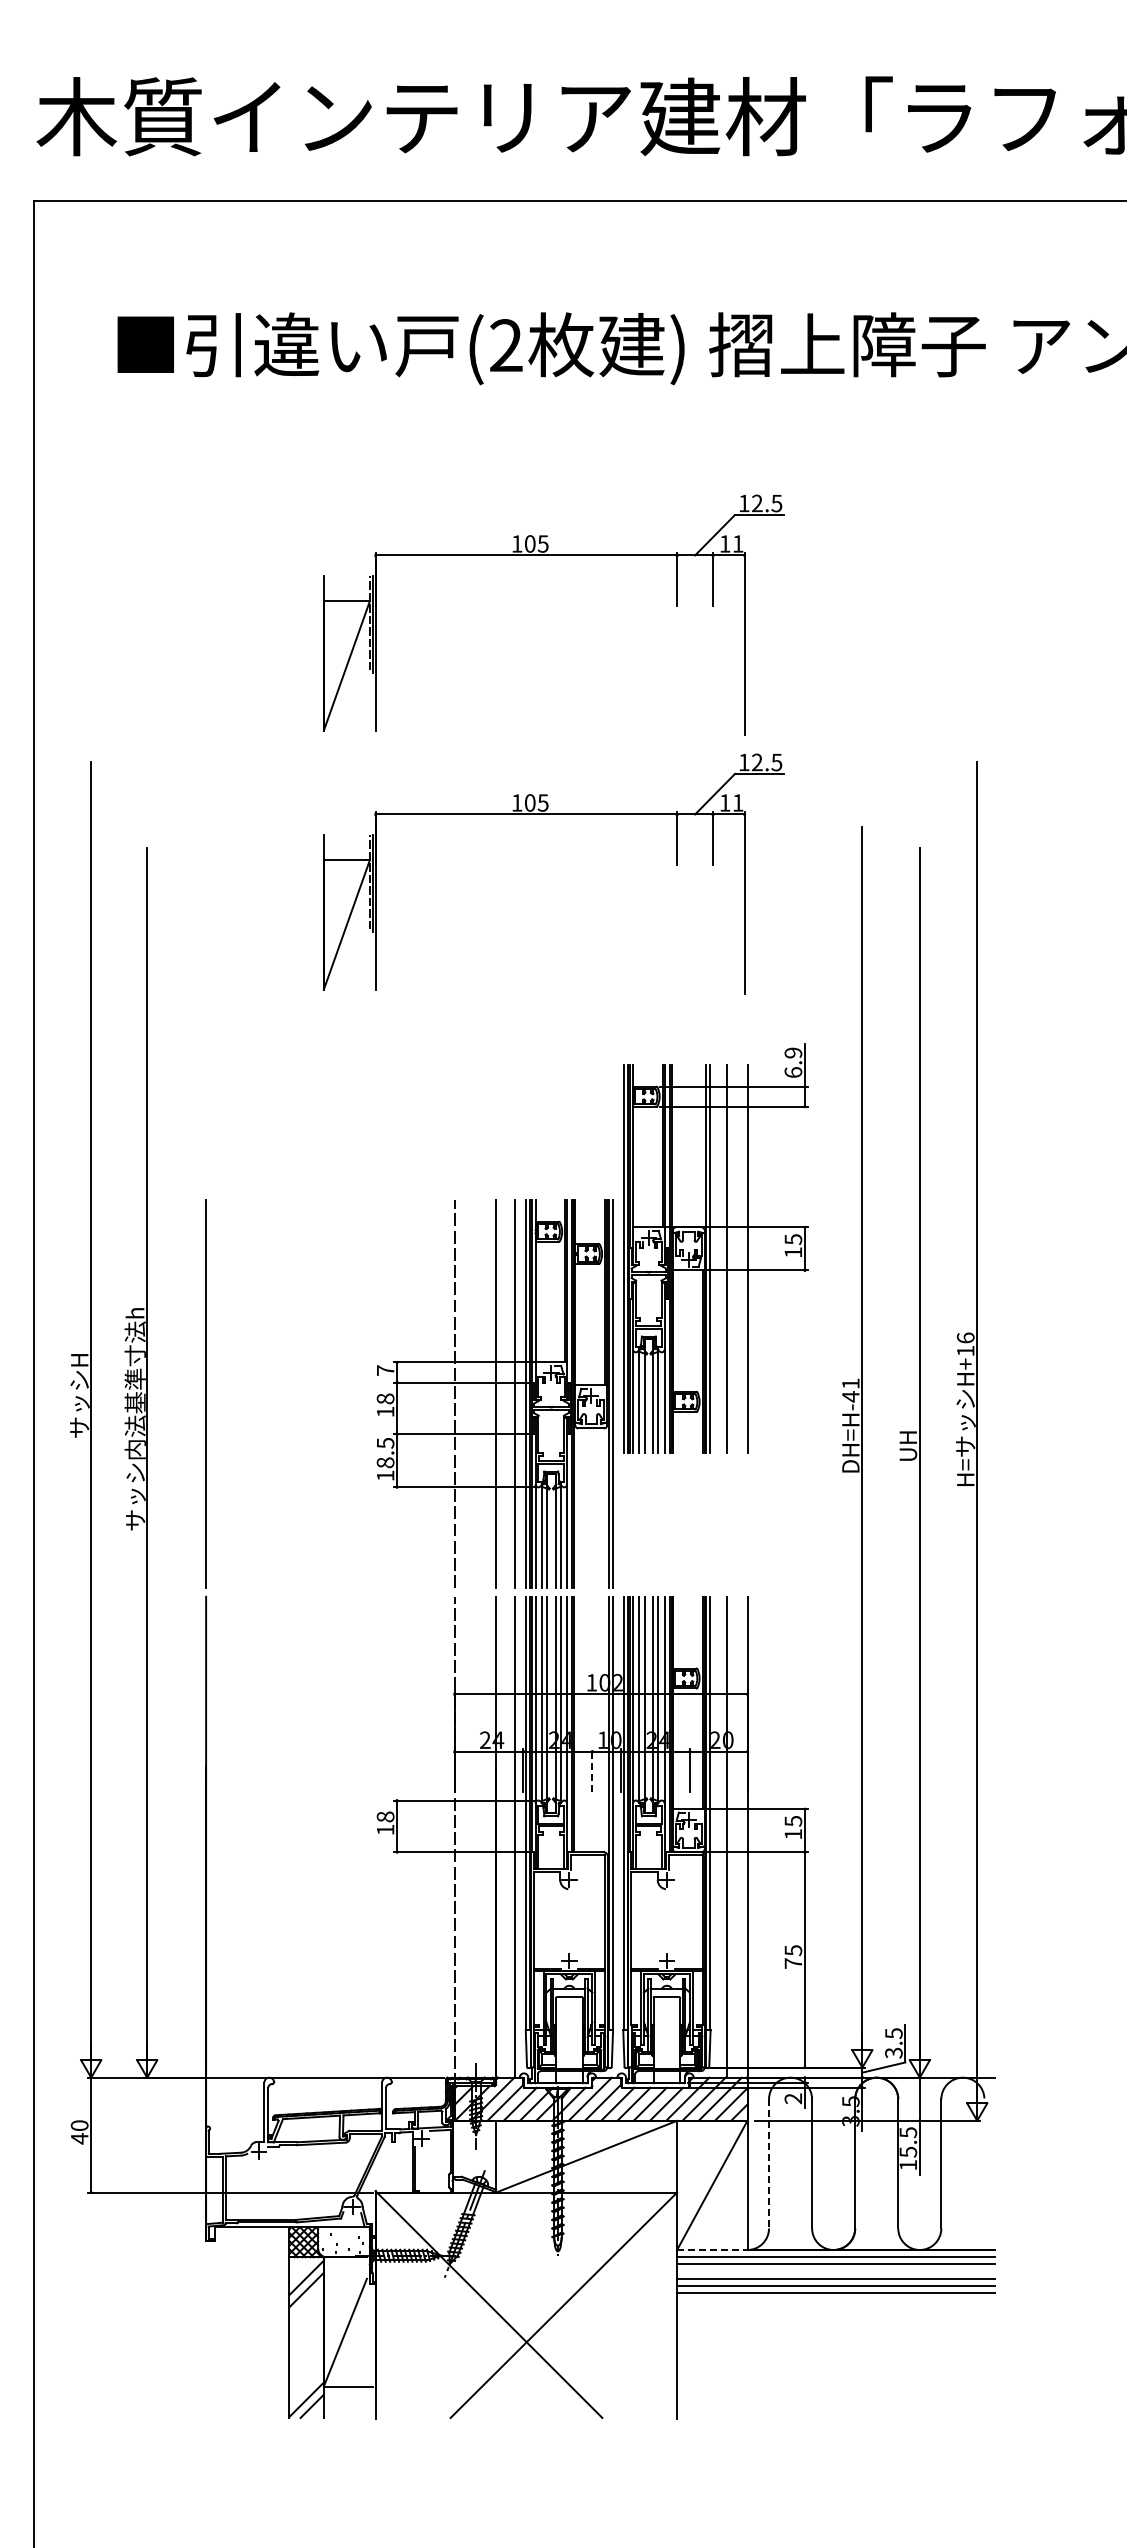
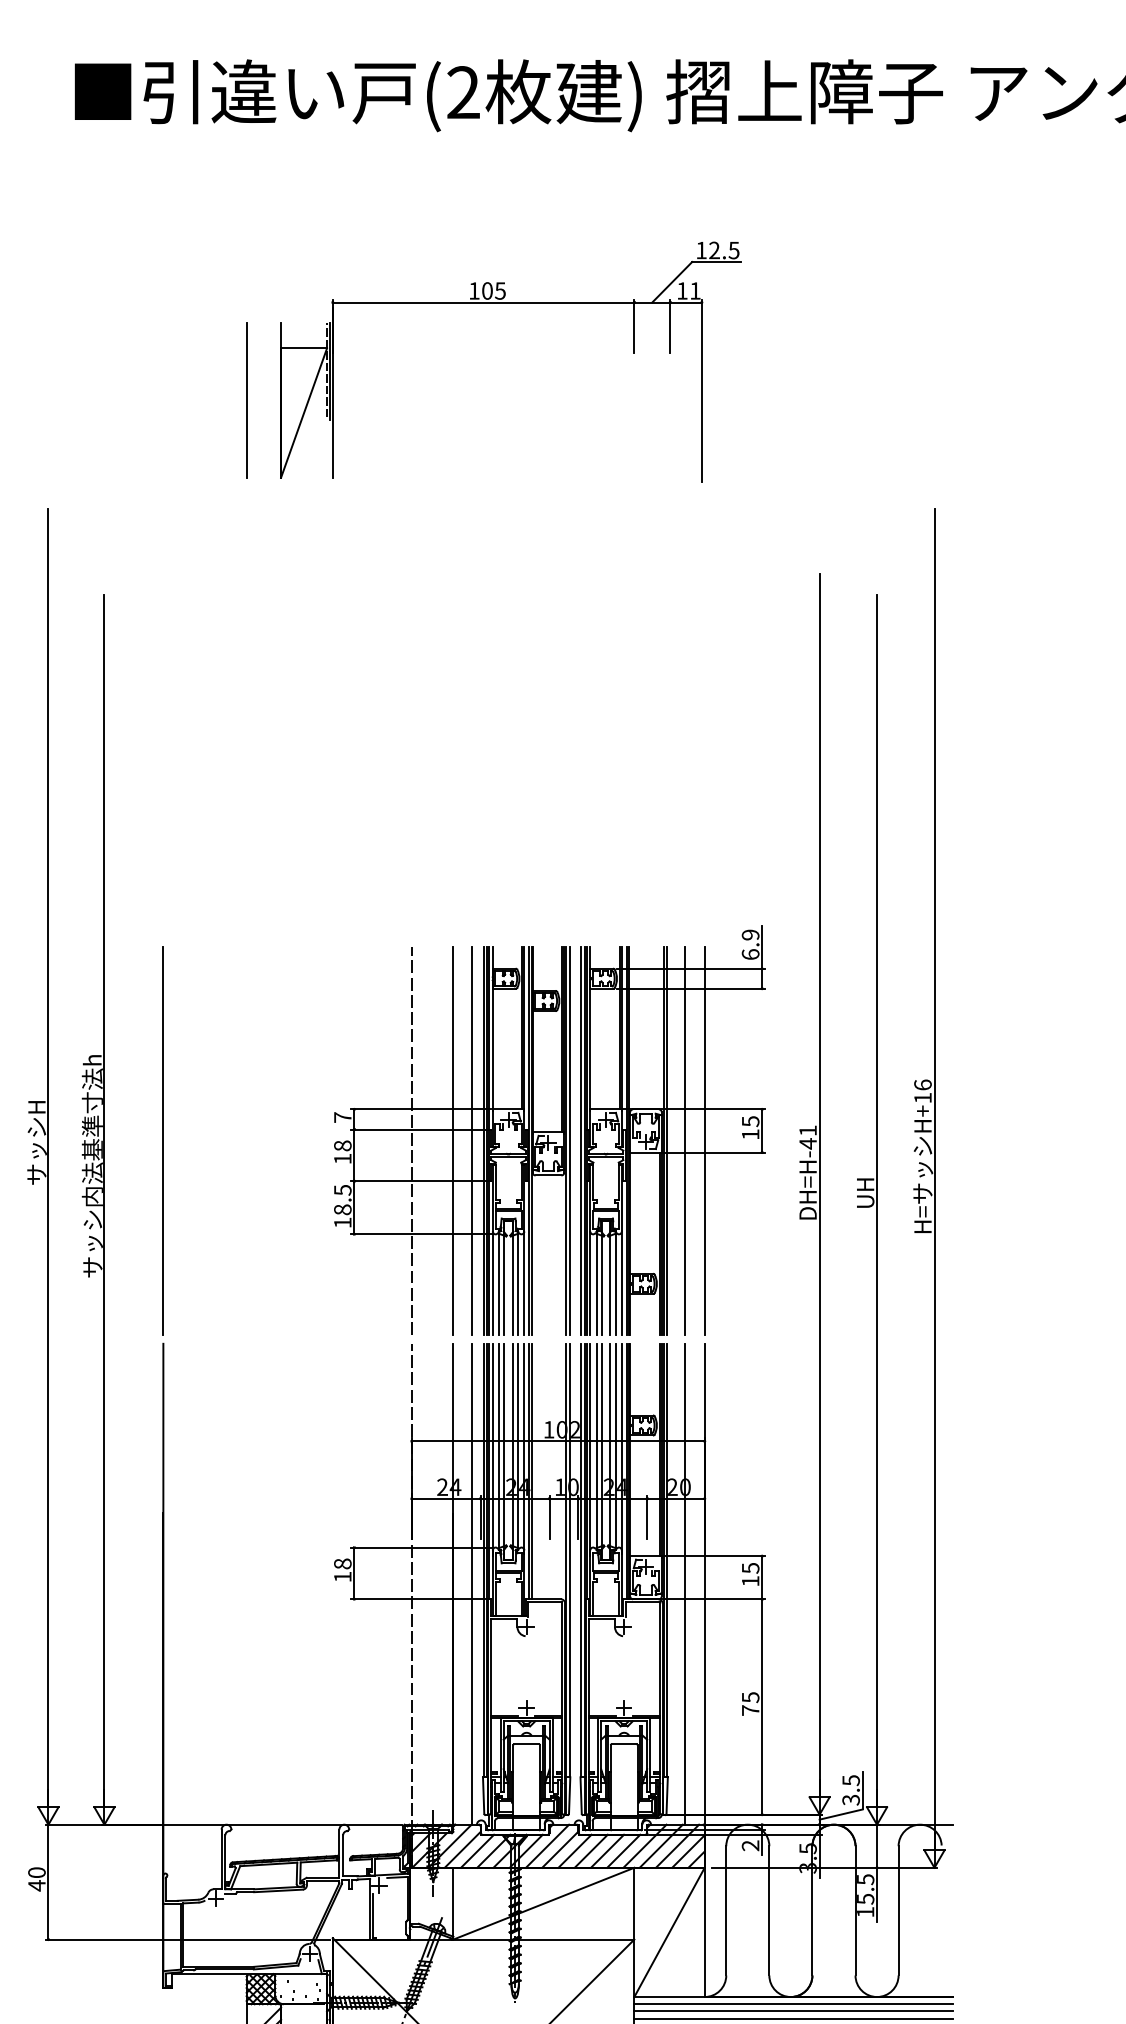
line: (289, 652) -> (246, 399), added
part: (553, 814) -> (510, 561), removed
part: (715, 1248) -> (672, 1130), moved
line: (592, 1769) -> (549, 1516), dashed -> solid
line: (769, 2163) -> (726, 1910), dashed -> solid
line: (712, 2250) -> (669, 1997), dashed -> solid
line: (836, 2271) -> (793, 2018), added

